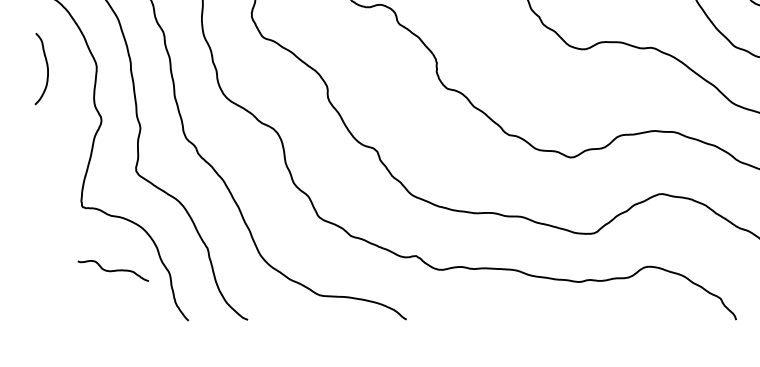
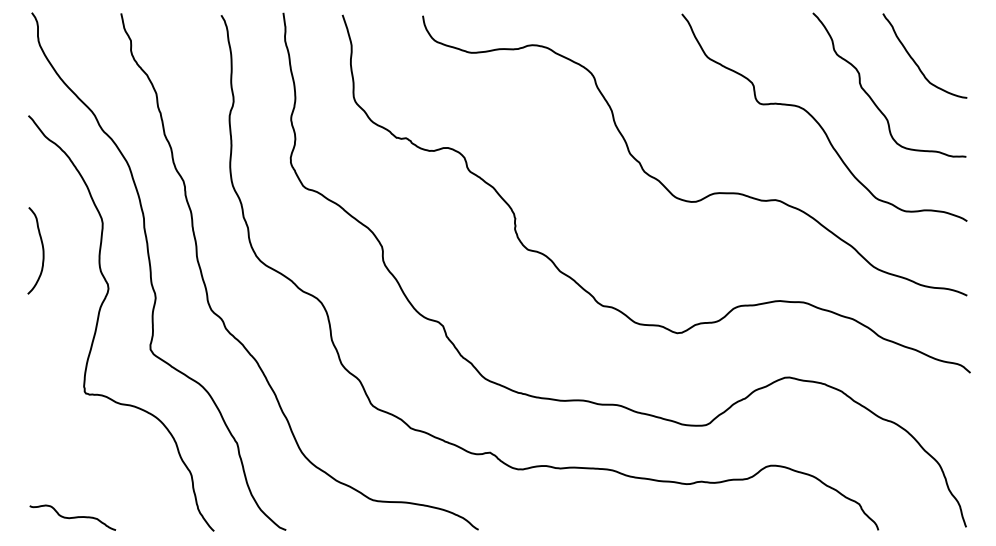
curve: (47, 68) -> (42, 250), moved
curve: (113, 270) -> (72, 517), moved

